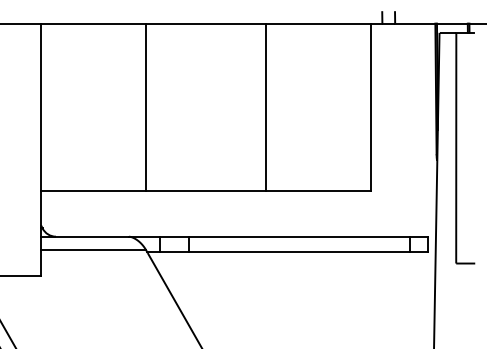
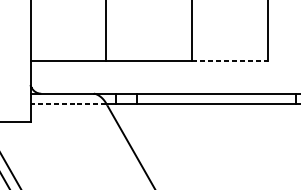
line: (318, 191) -> (230, 61), solid -> dashed
line: (93, 250) -> (68, 103), solid -> dashed

